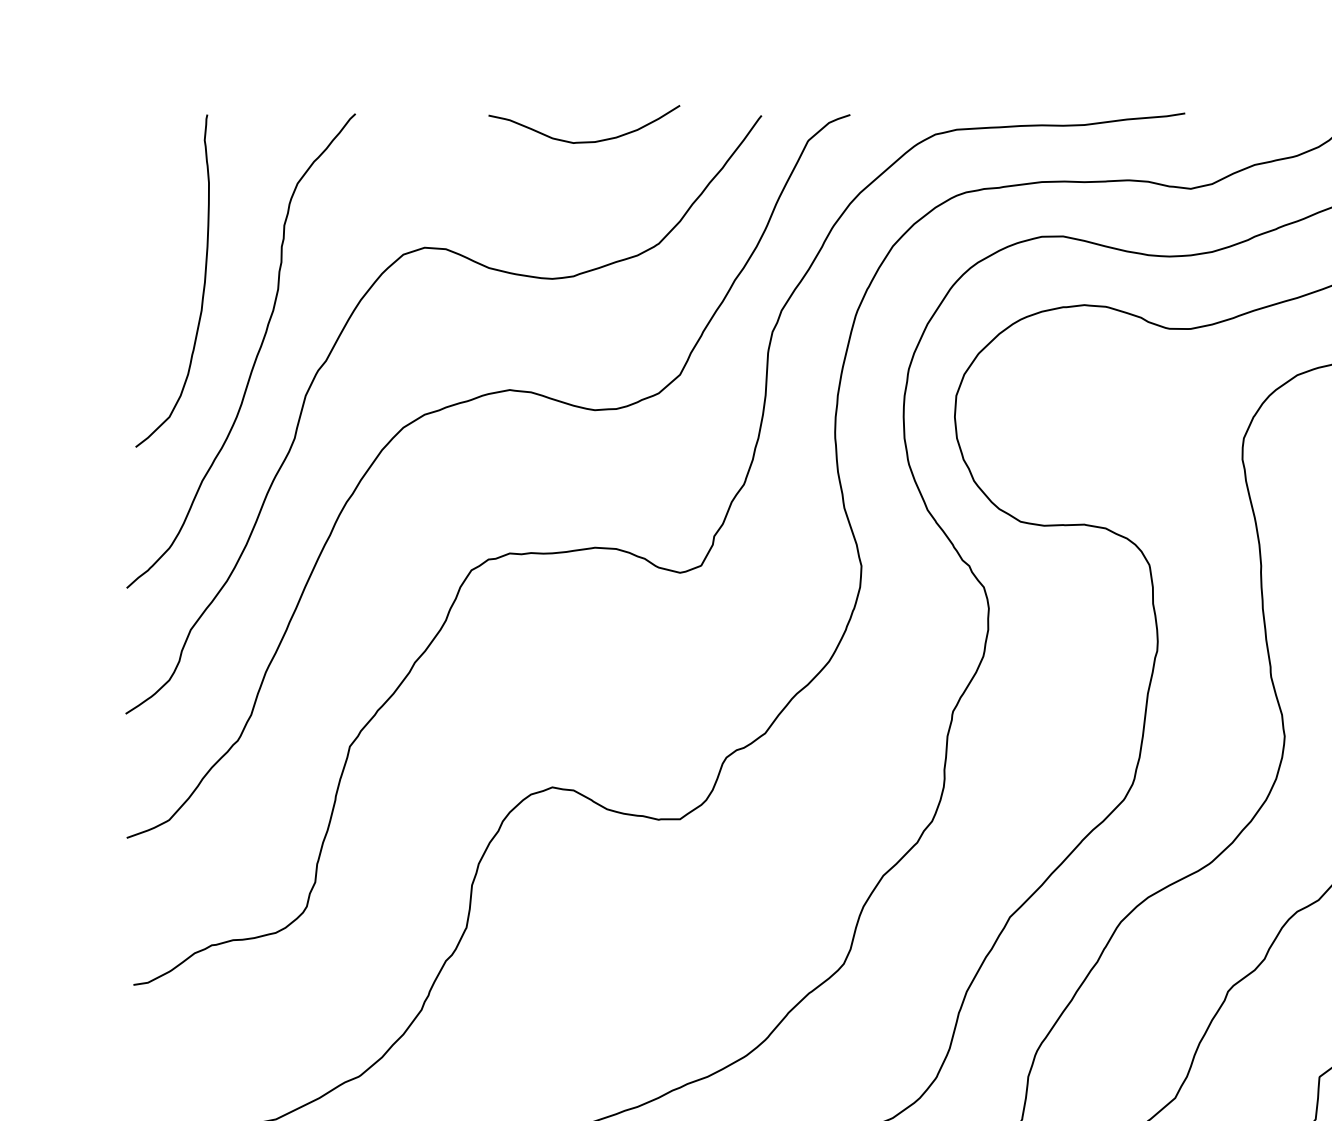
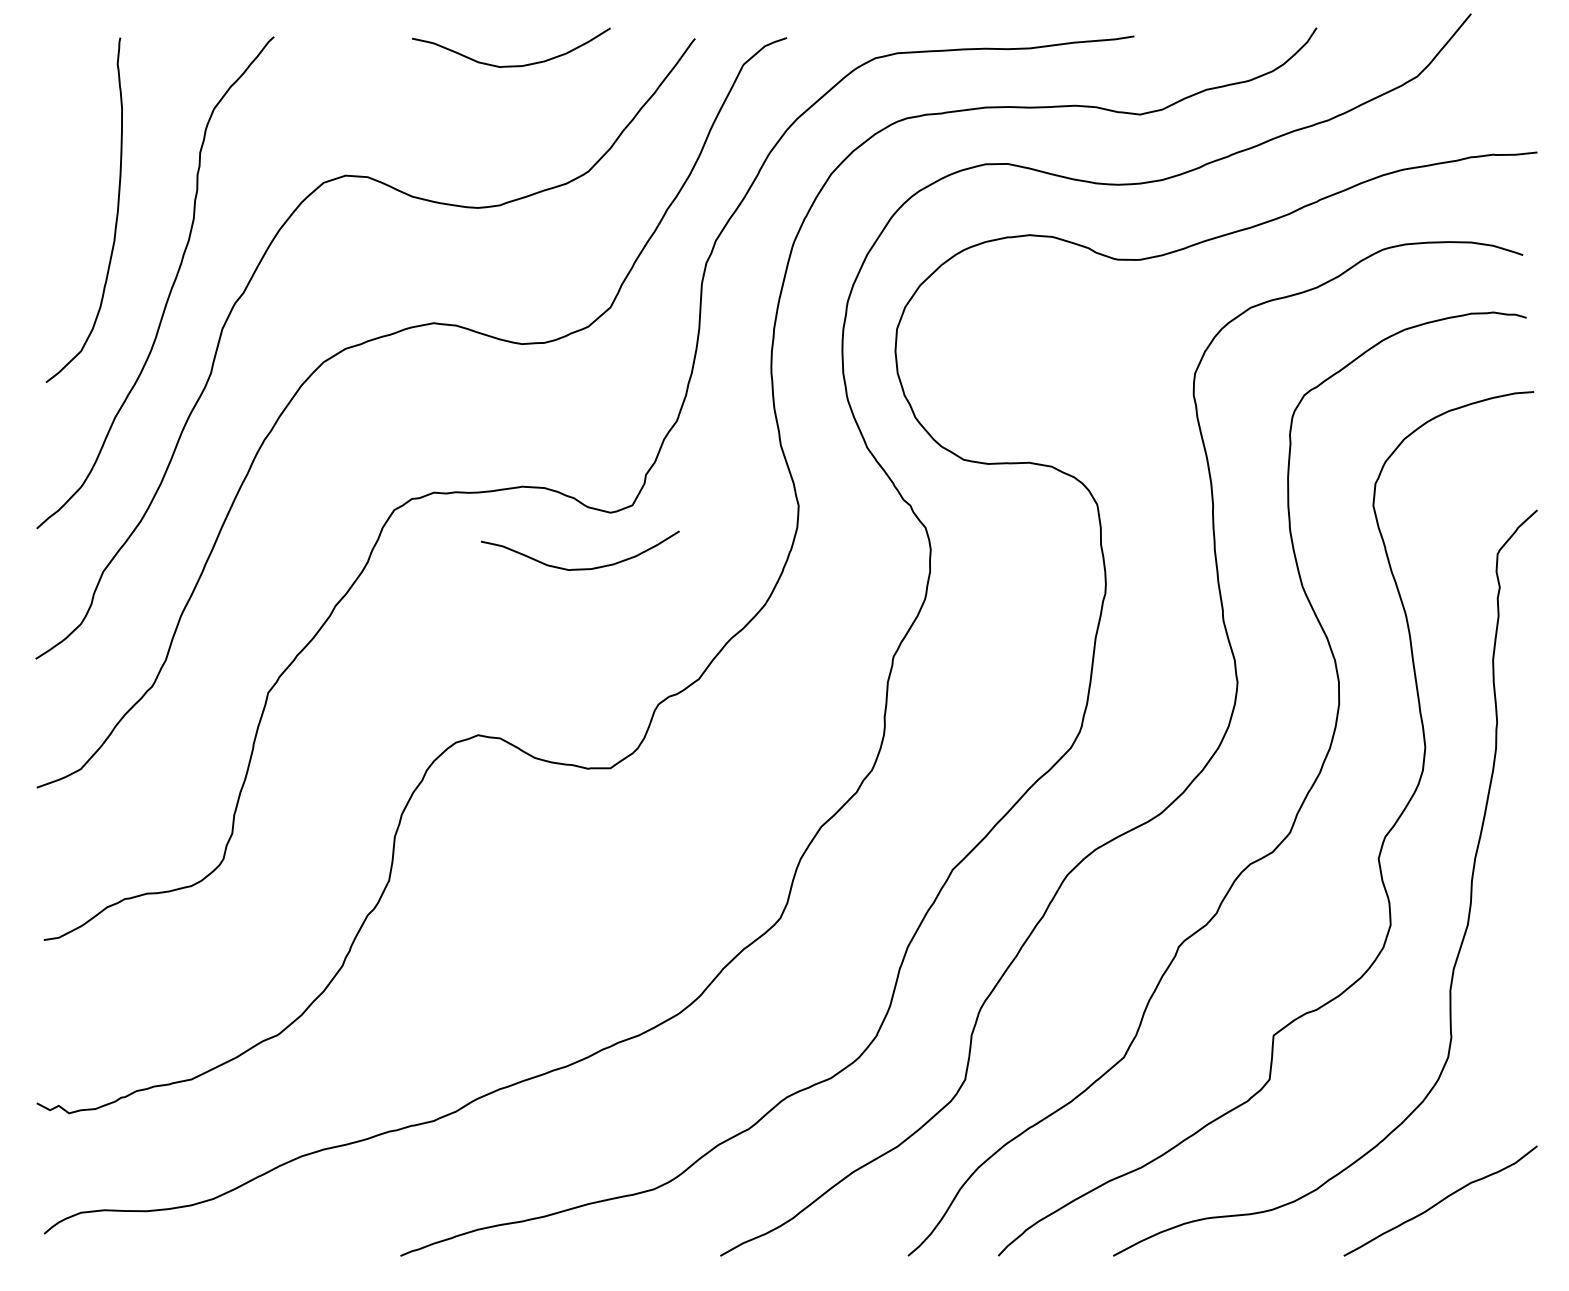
curve: (651, 626) -> (580, 568), added

